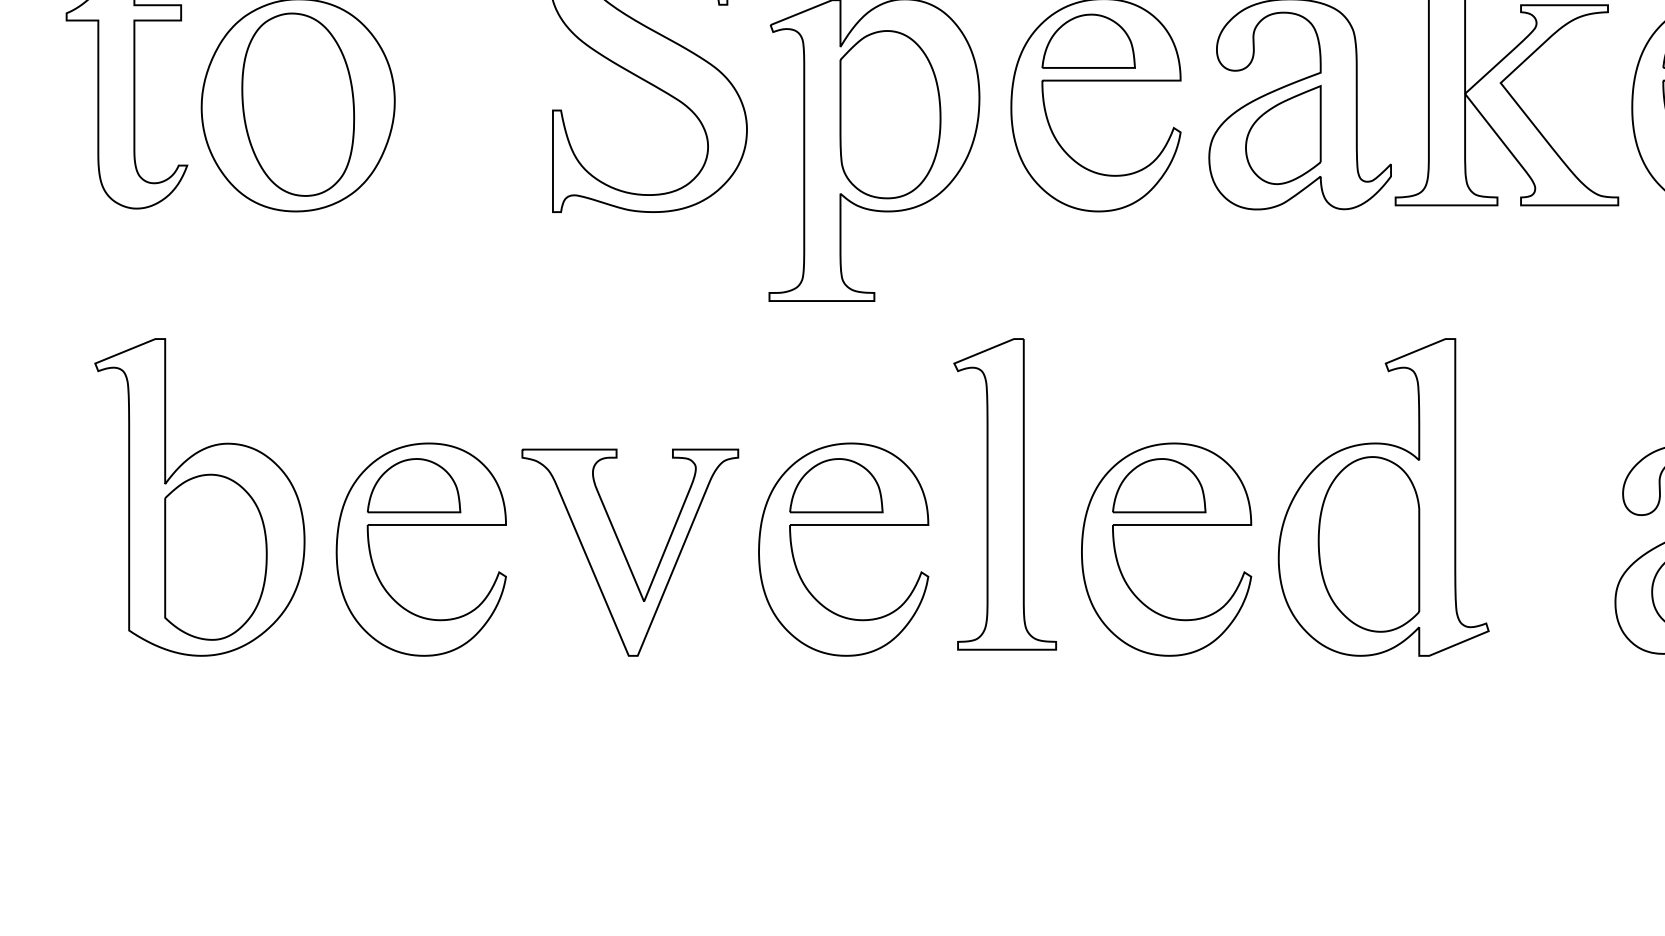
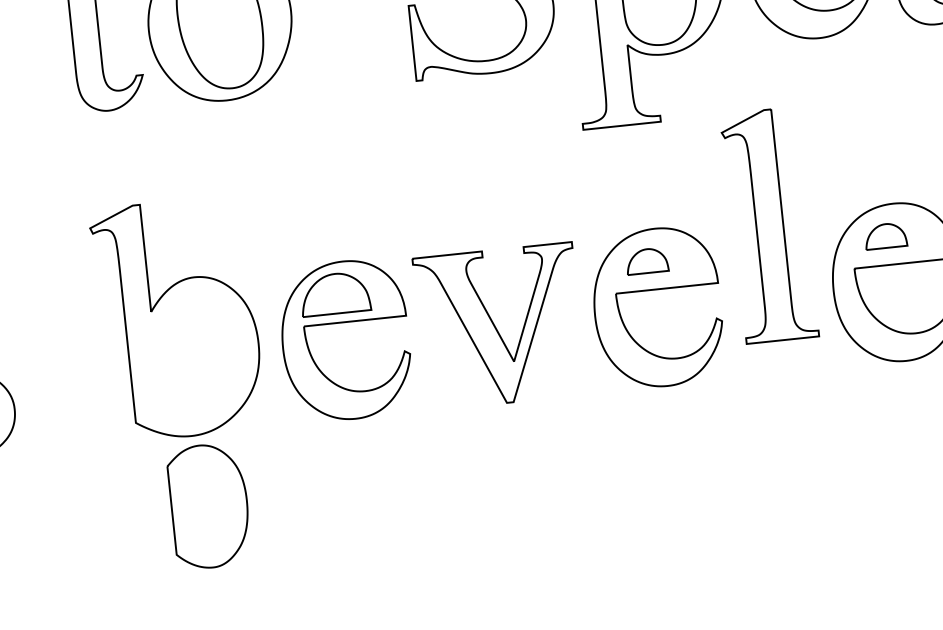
part: (836, 485) -> (647, 260), size x0.6
part: (1159, 485) -> (885, 235), size x0.6
part: (1004, 494) -> (768, 225), moved
part: (215, 556) -> (209, 505), moved

